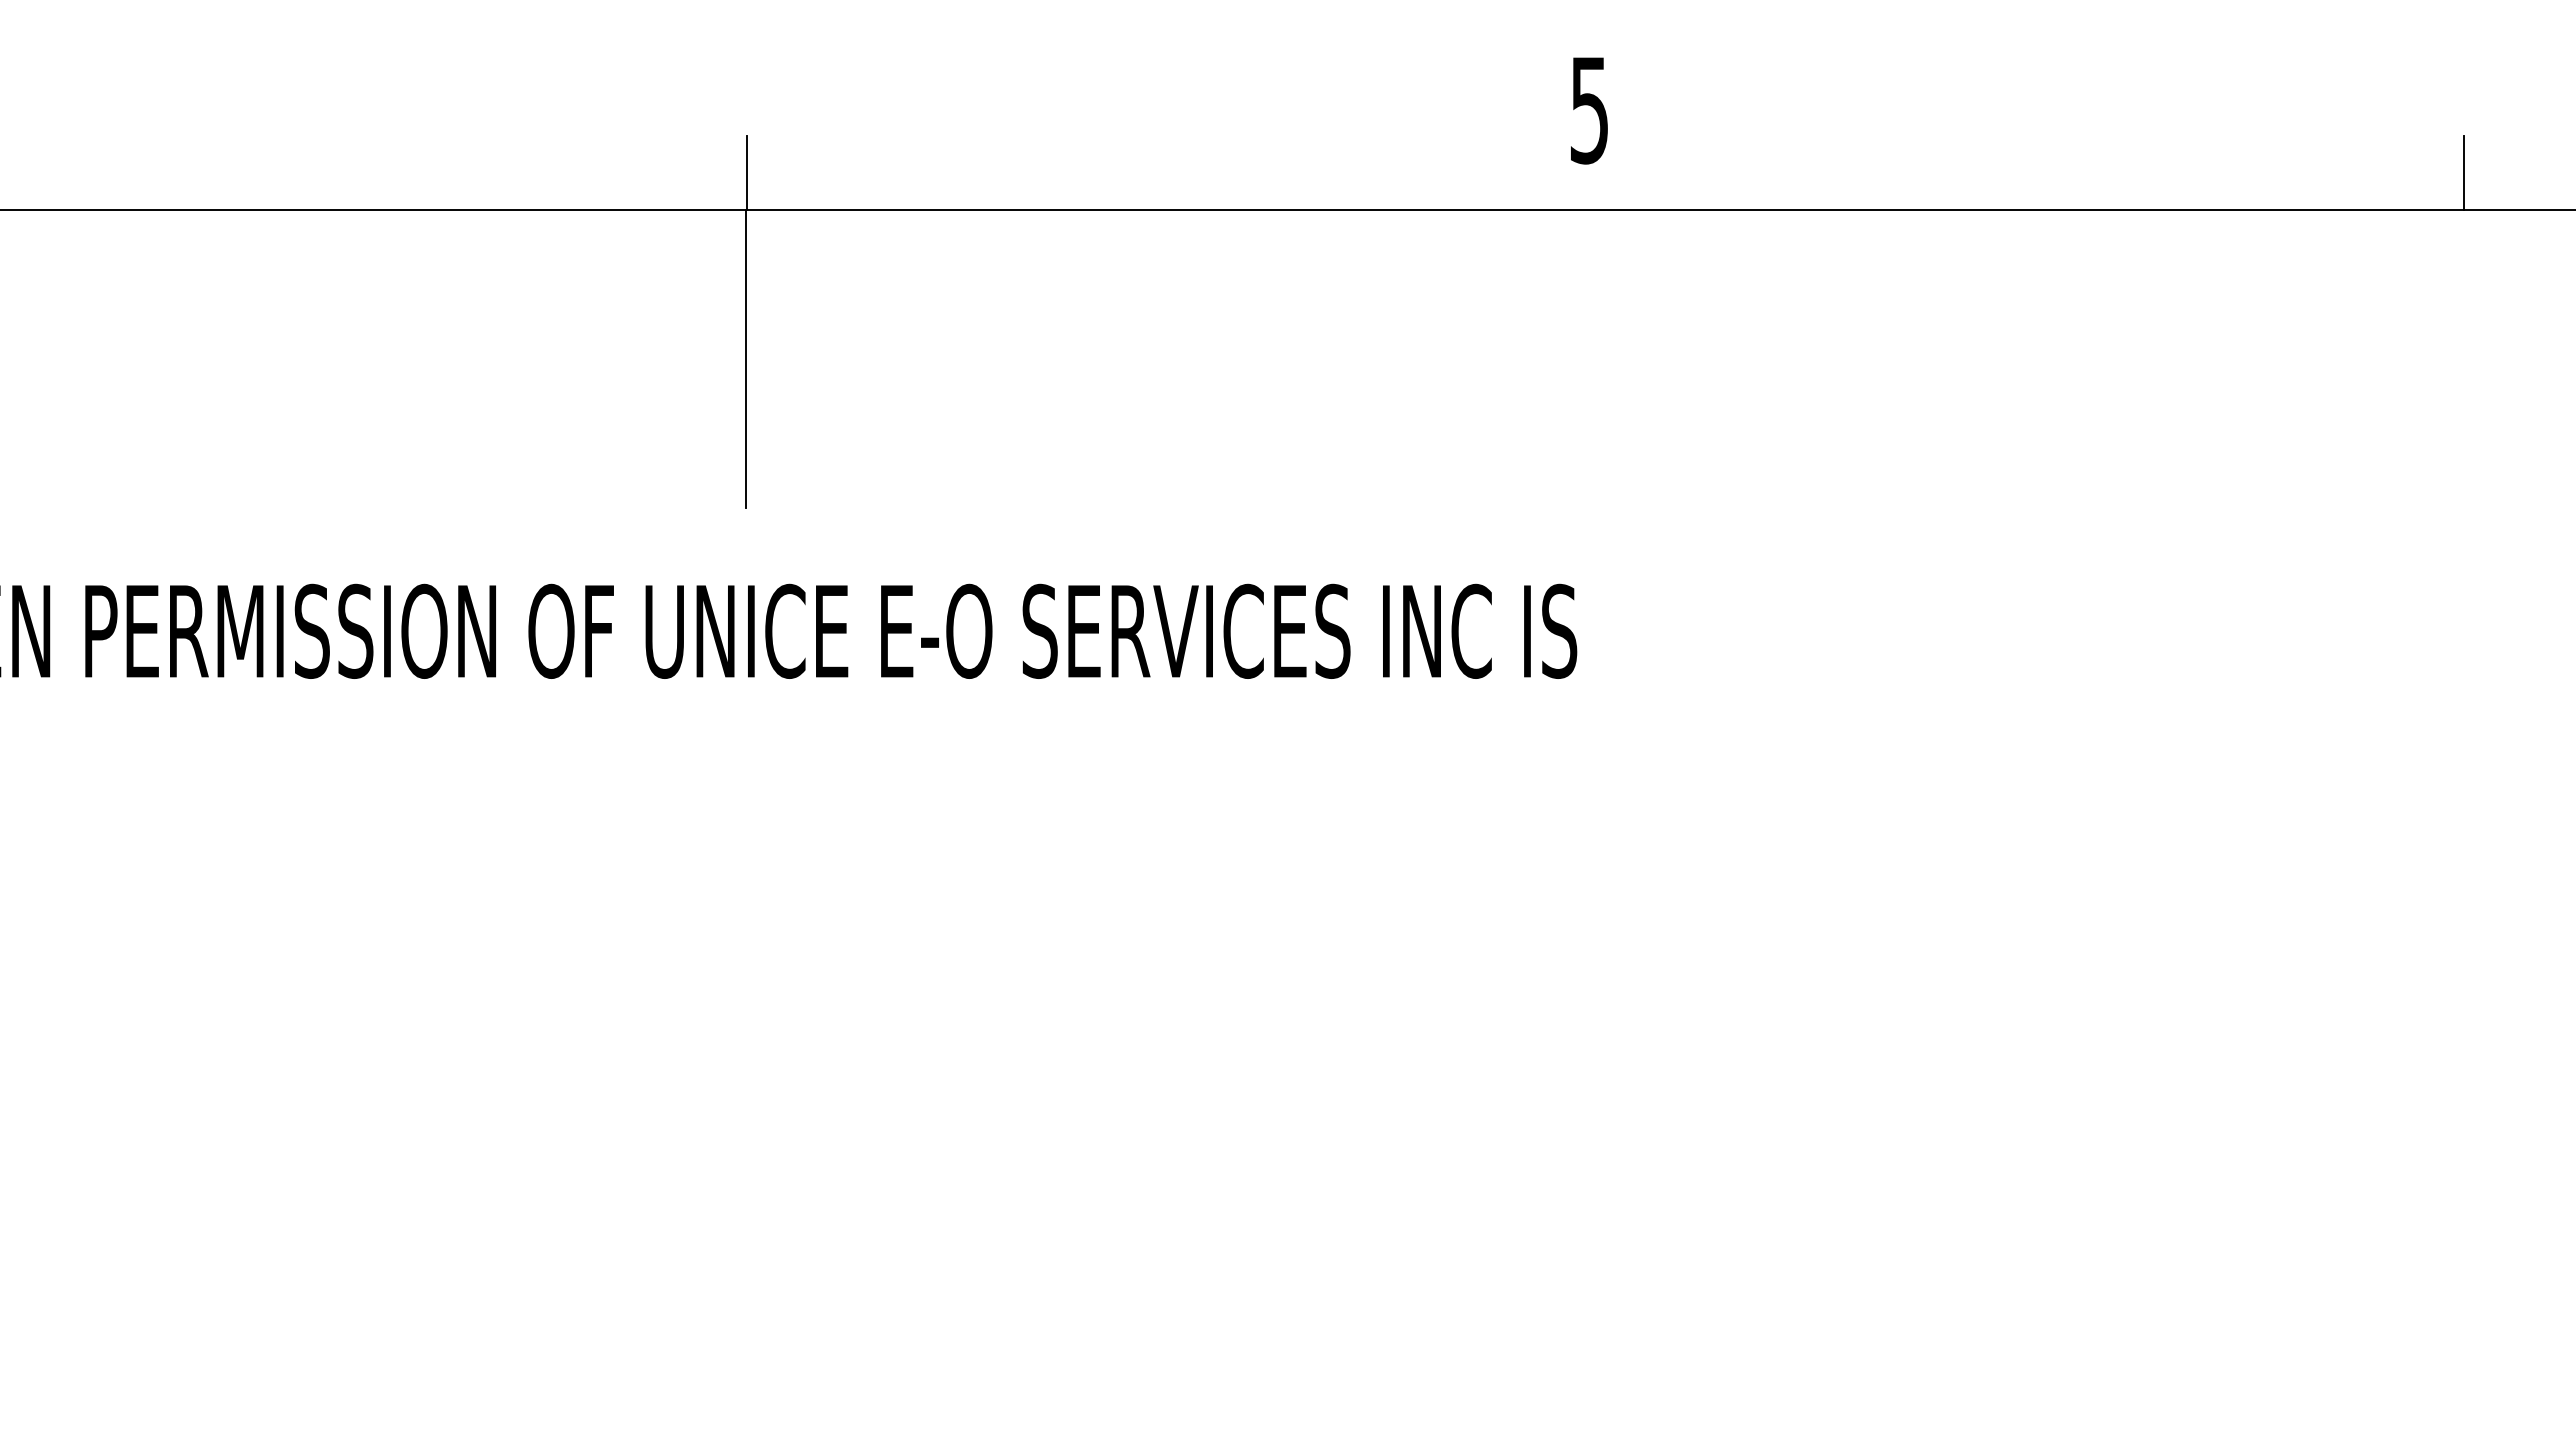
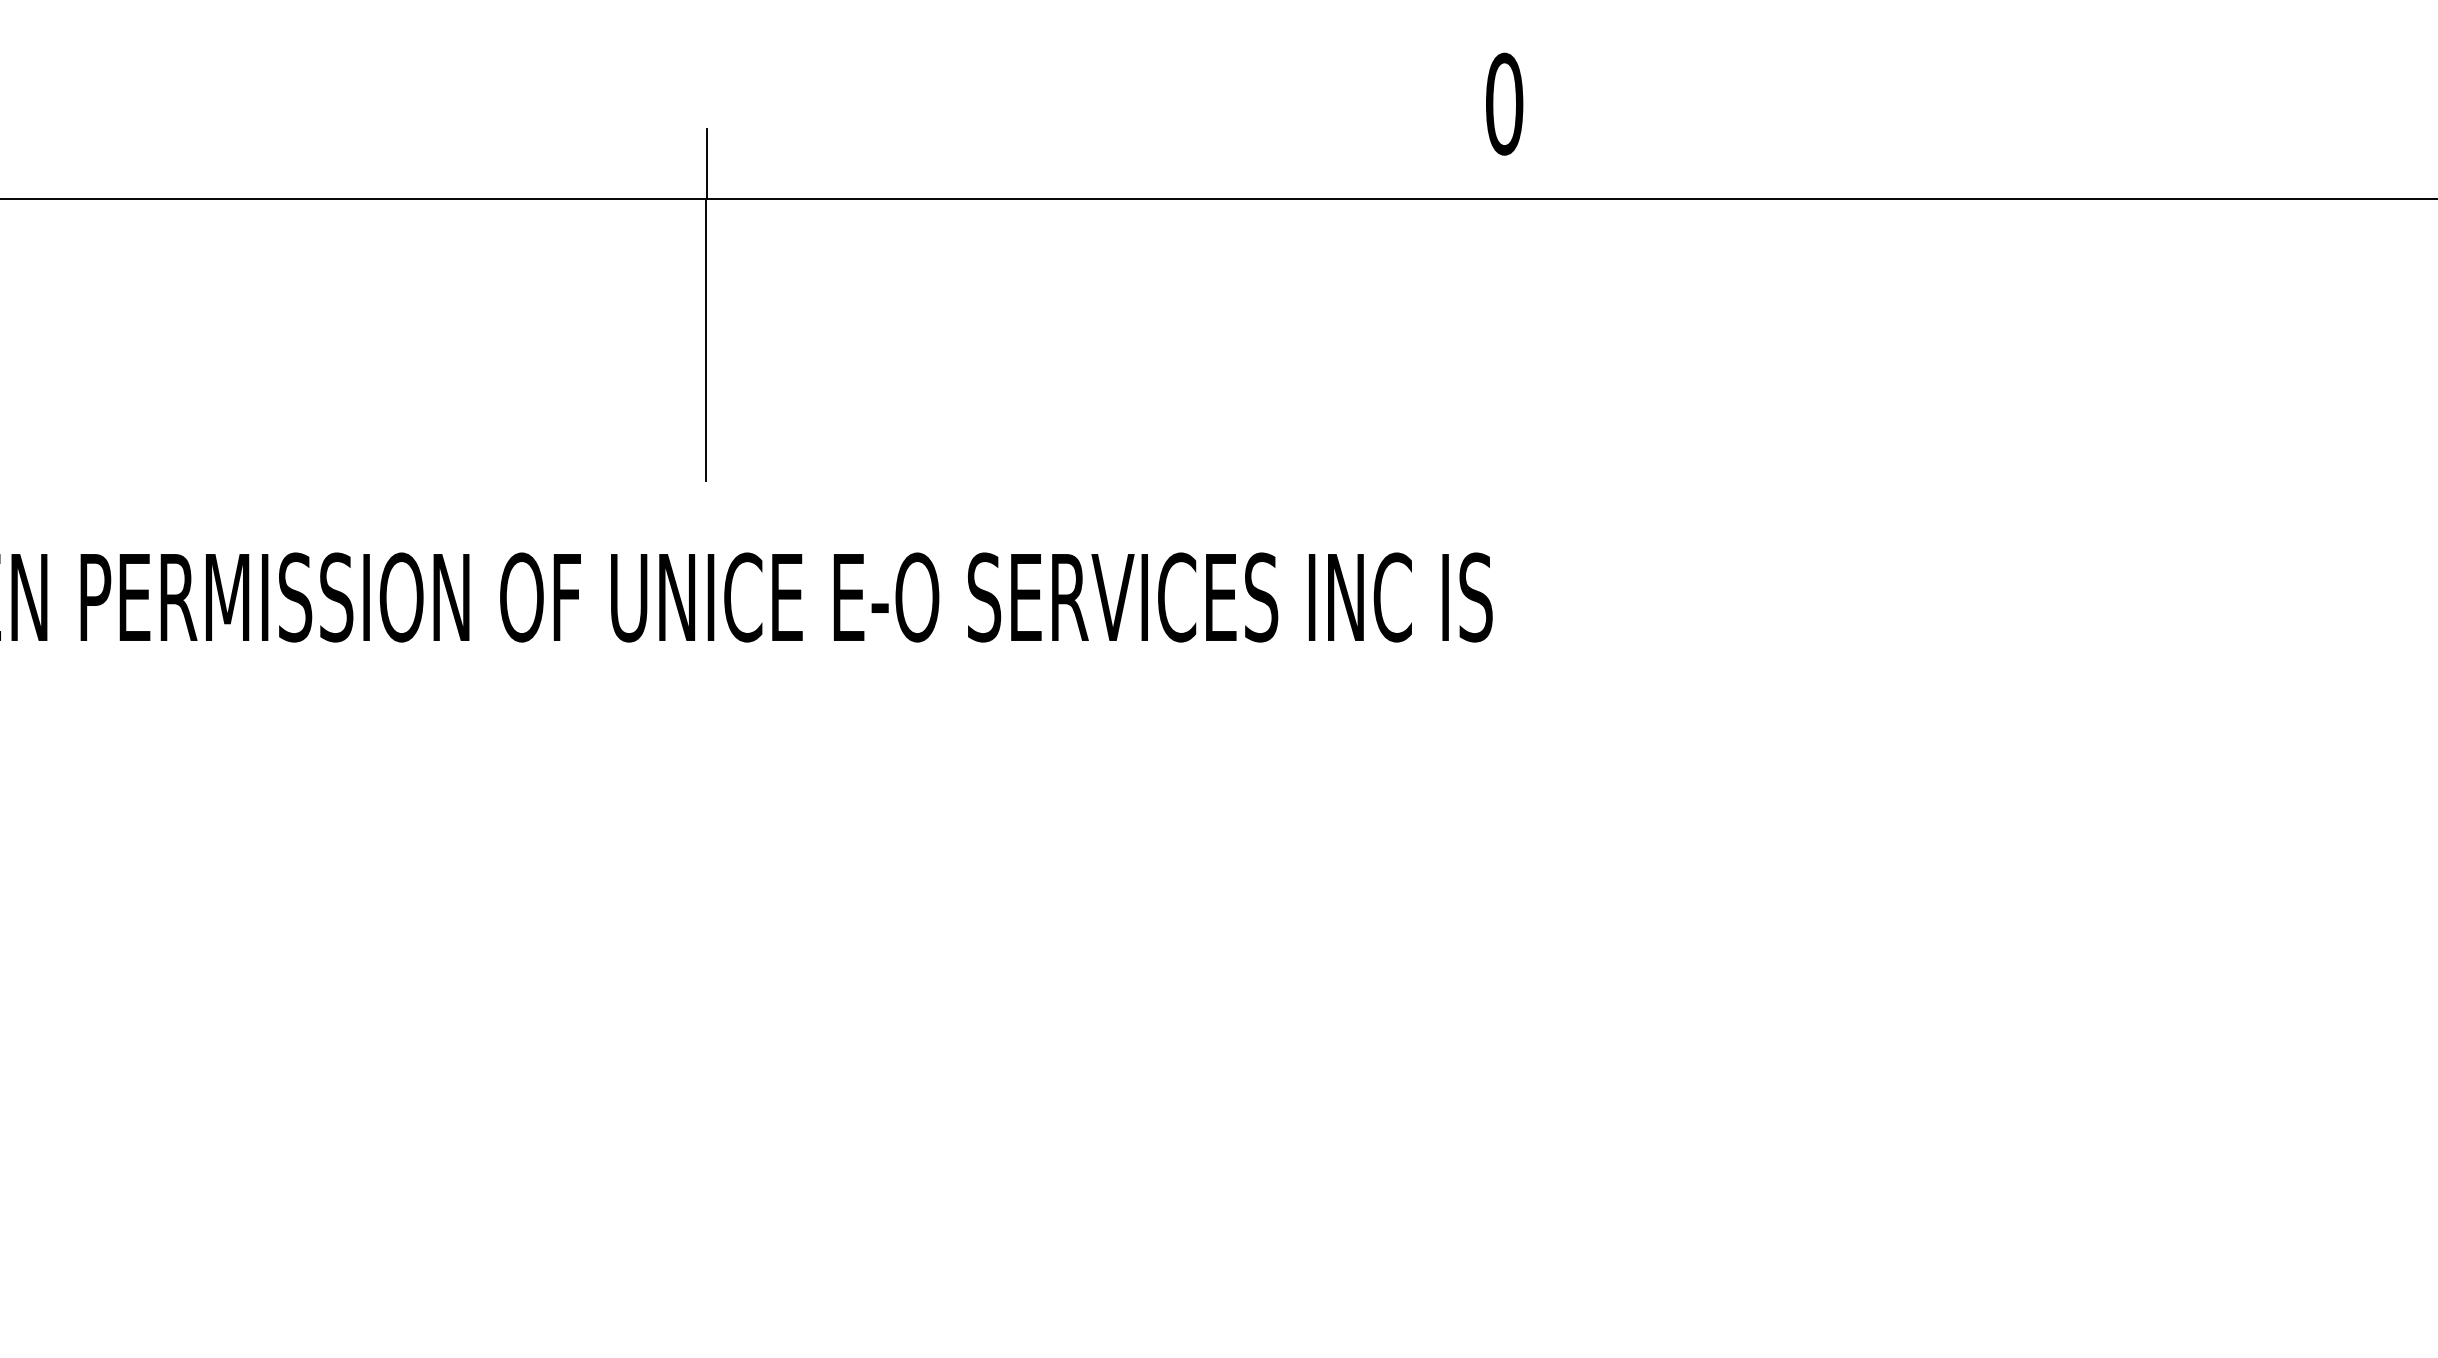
text: (1589, 109) -> (1504, 103), 5 -> 0
line: (2464, 173) -> (2332, 164), removed

